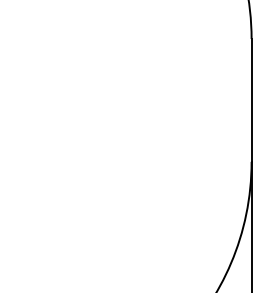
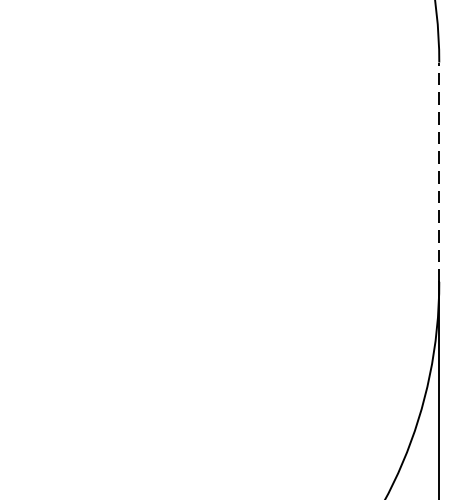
line: (251, 99) -> (439, 170), solid -> dashed

